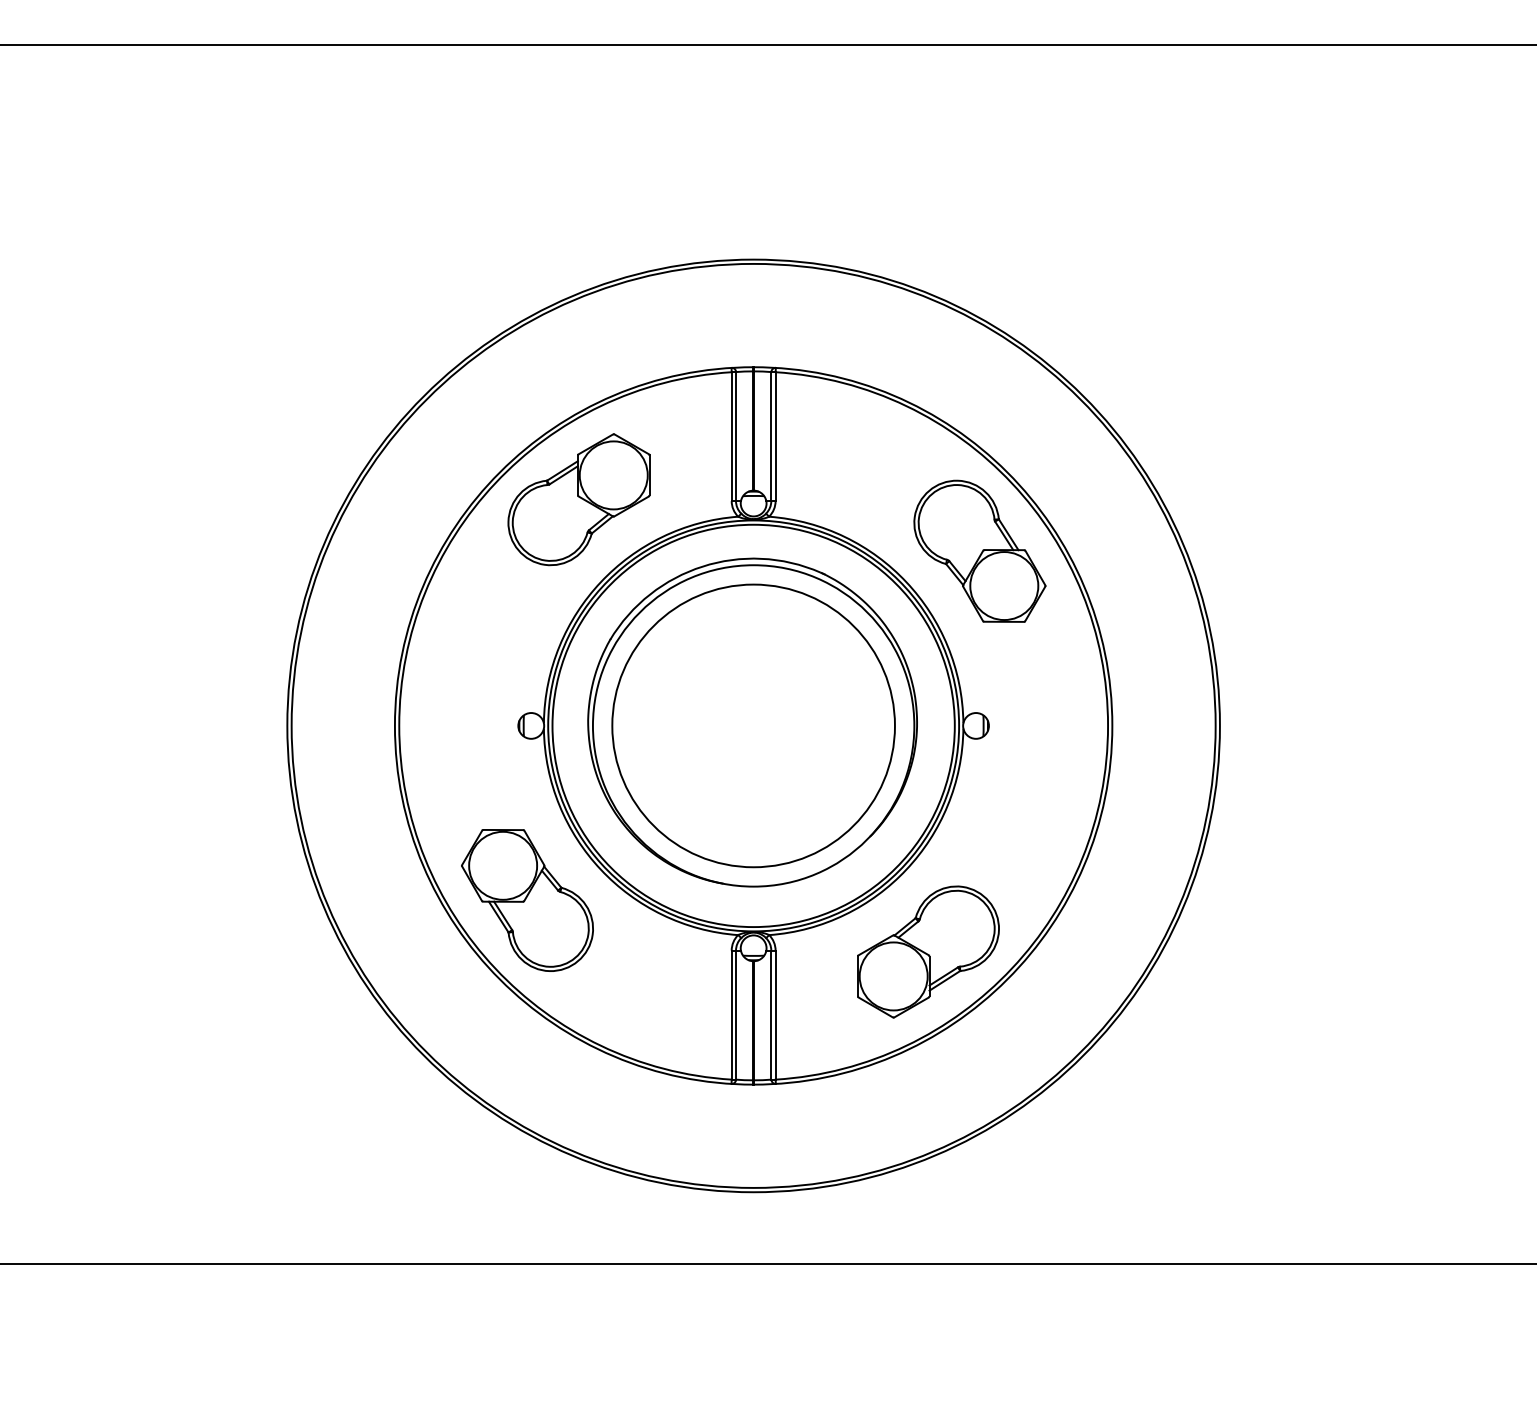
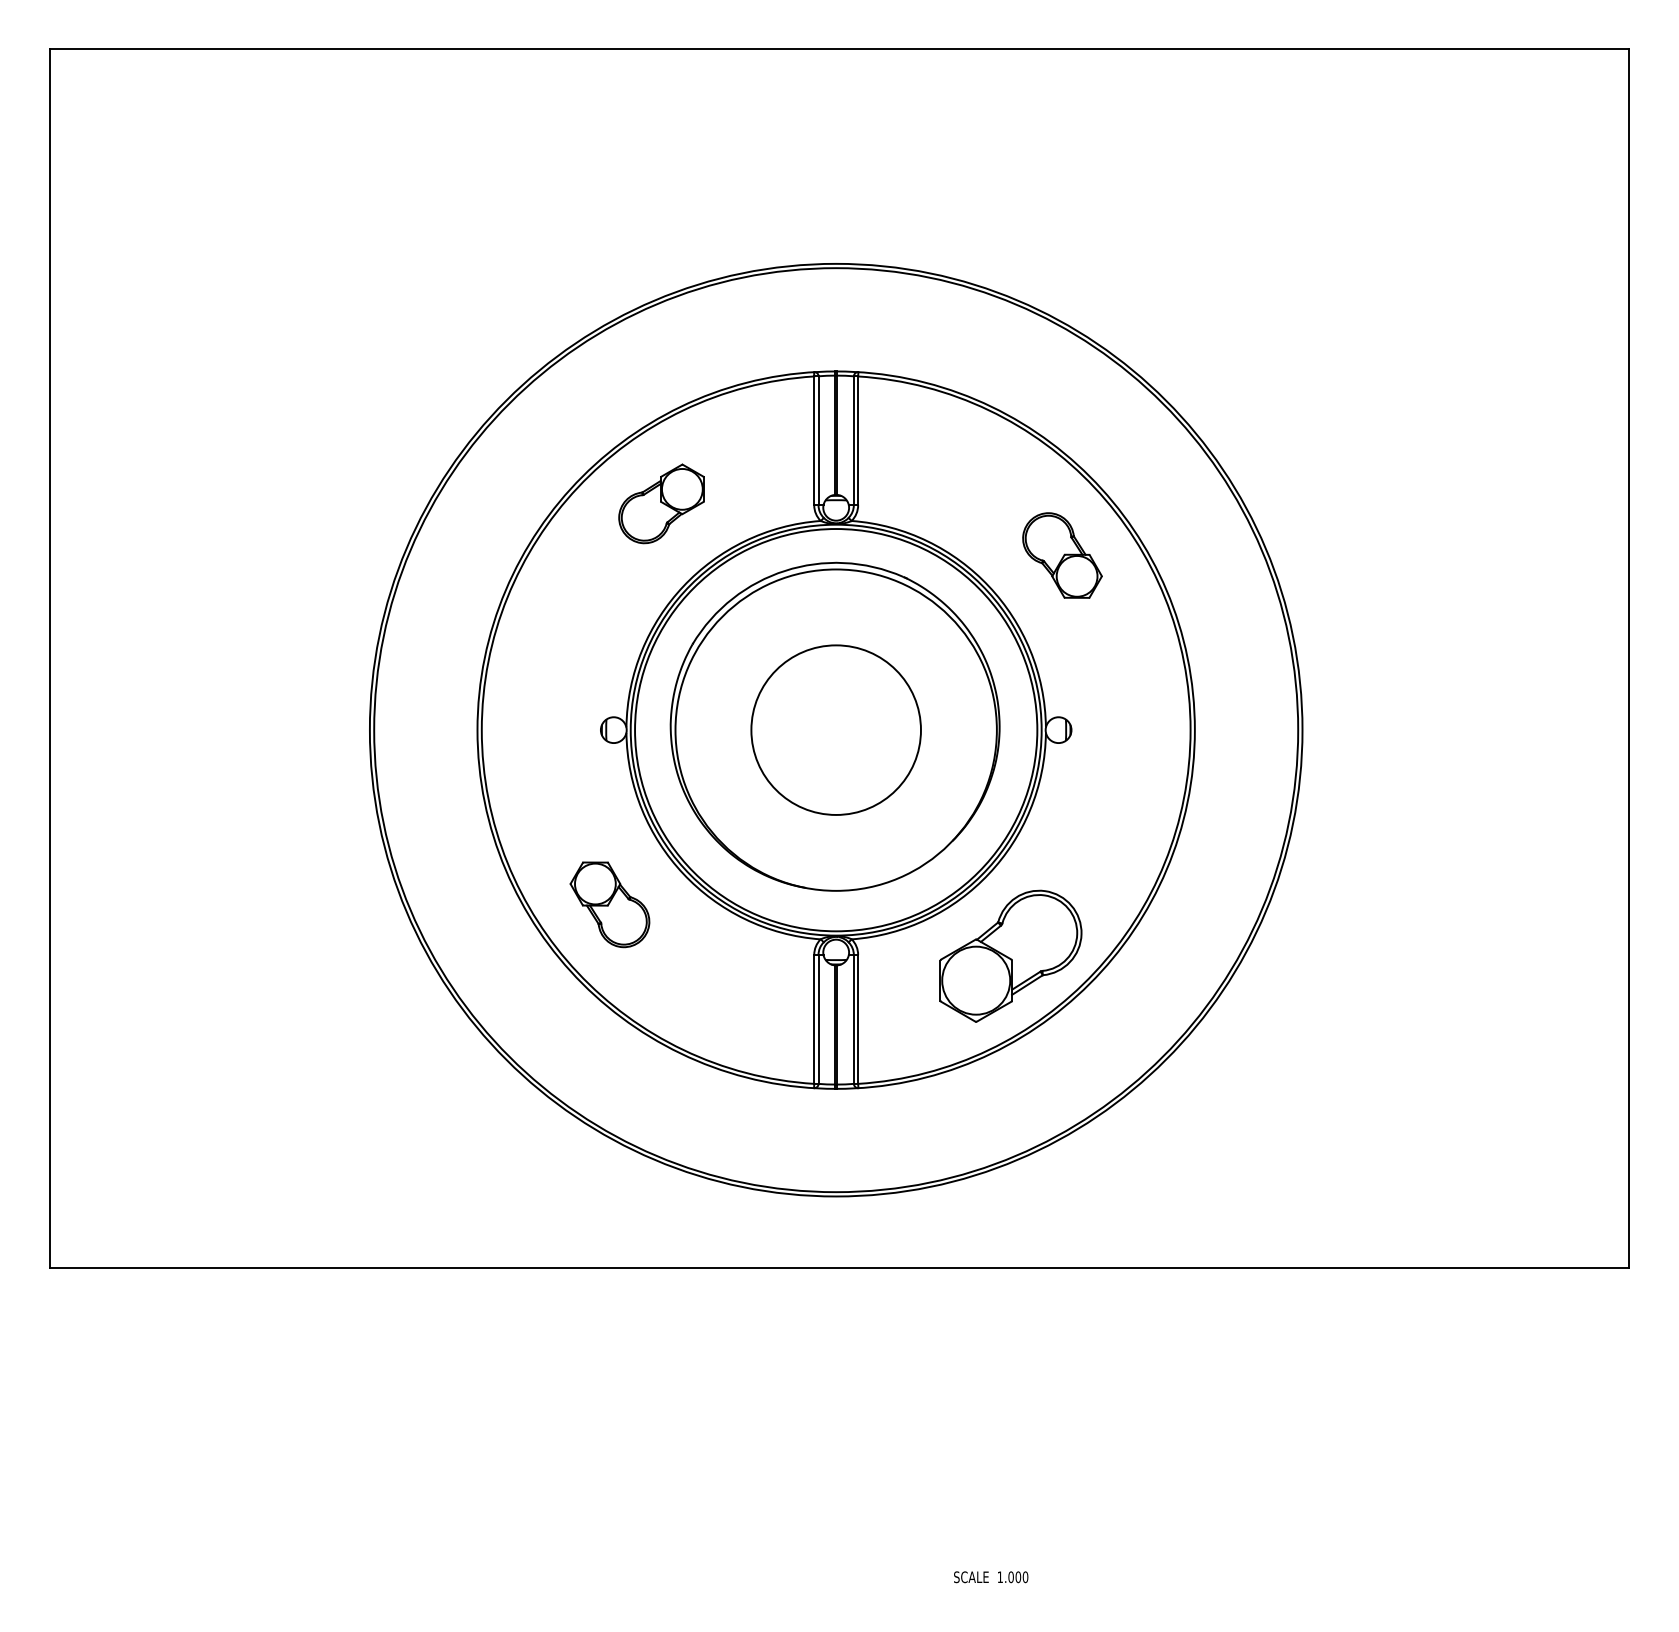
part: (578, 499) -> (661, 503), size x0.6
part: (979, 551) -> (1062, 555), size x0.6
circle: (752, 725) -> (835, 729), size x0.6
part: (526, 900) -> (609, 904), size x0.6

